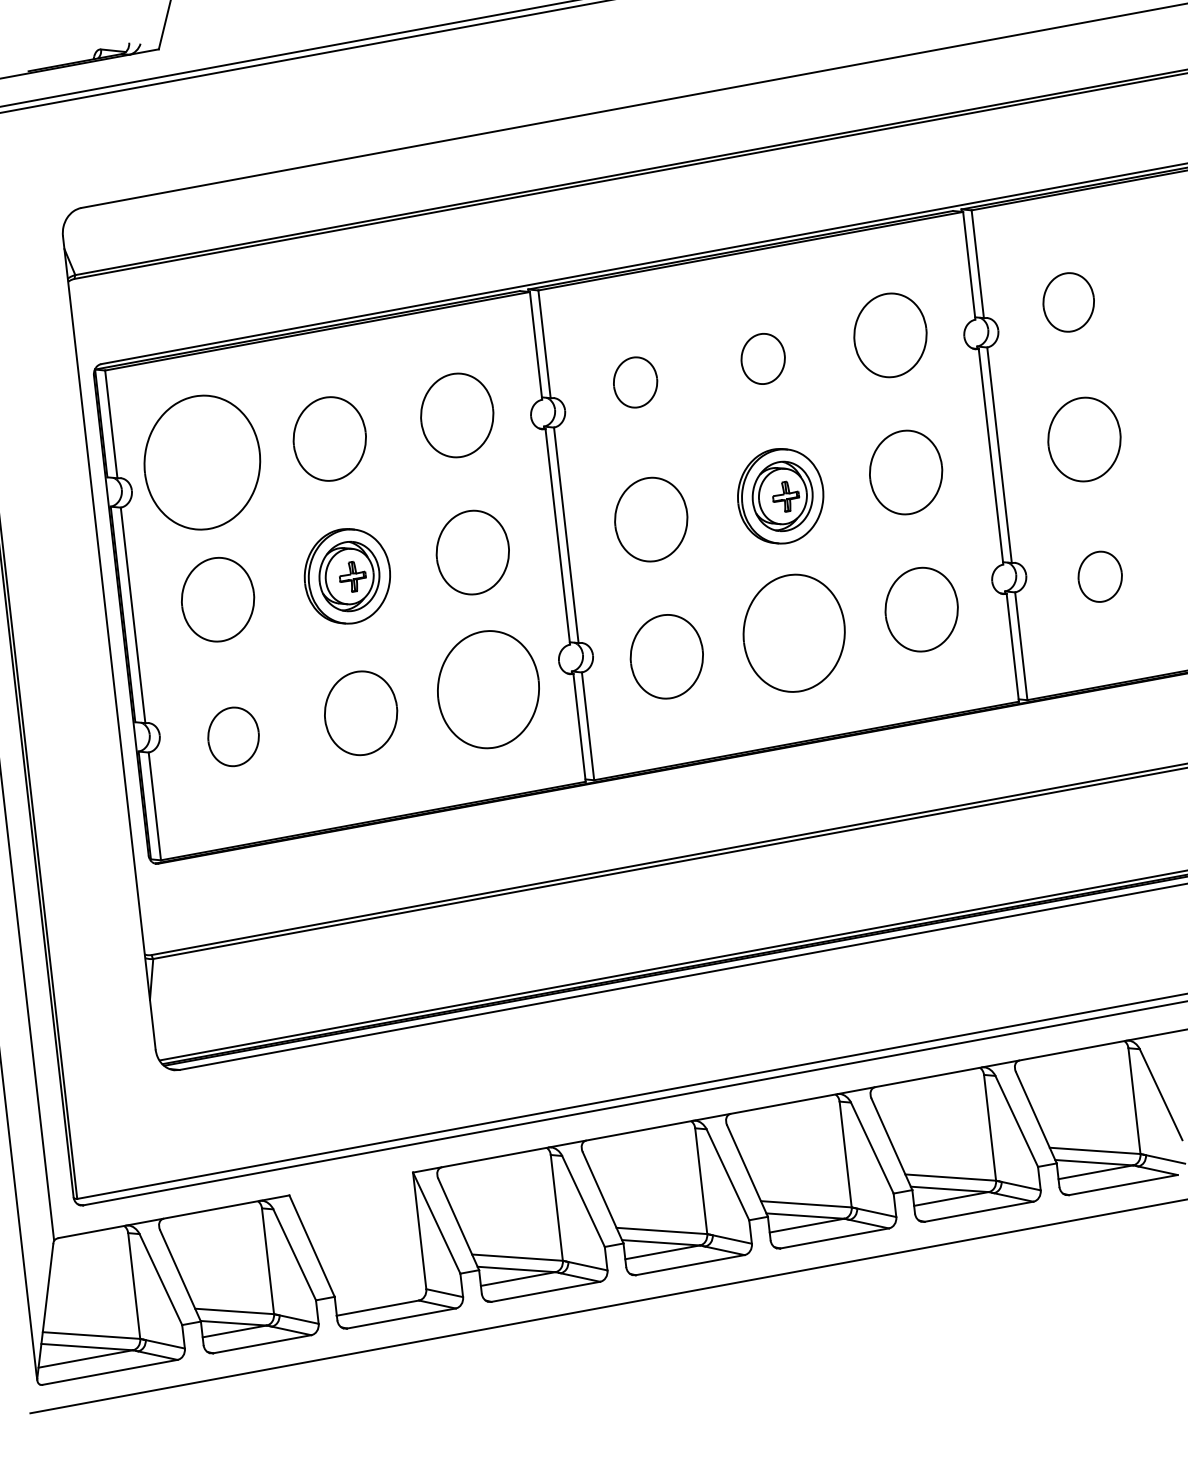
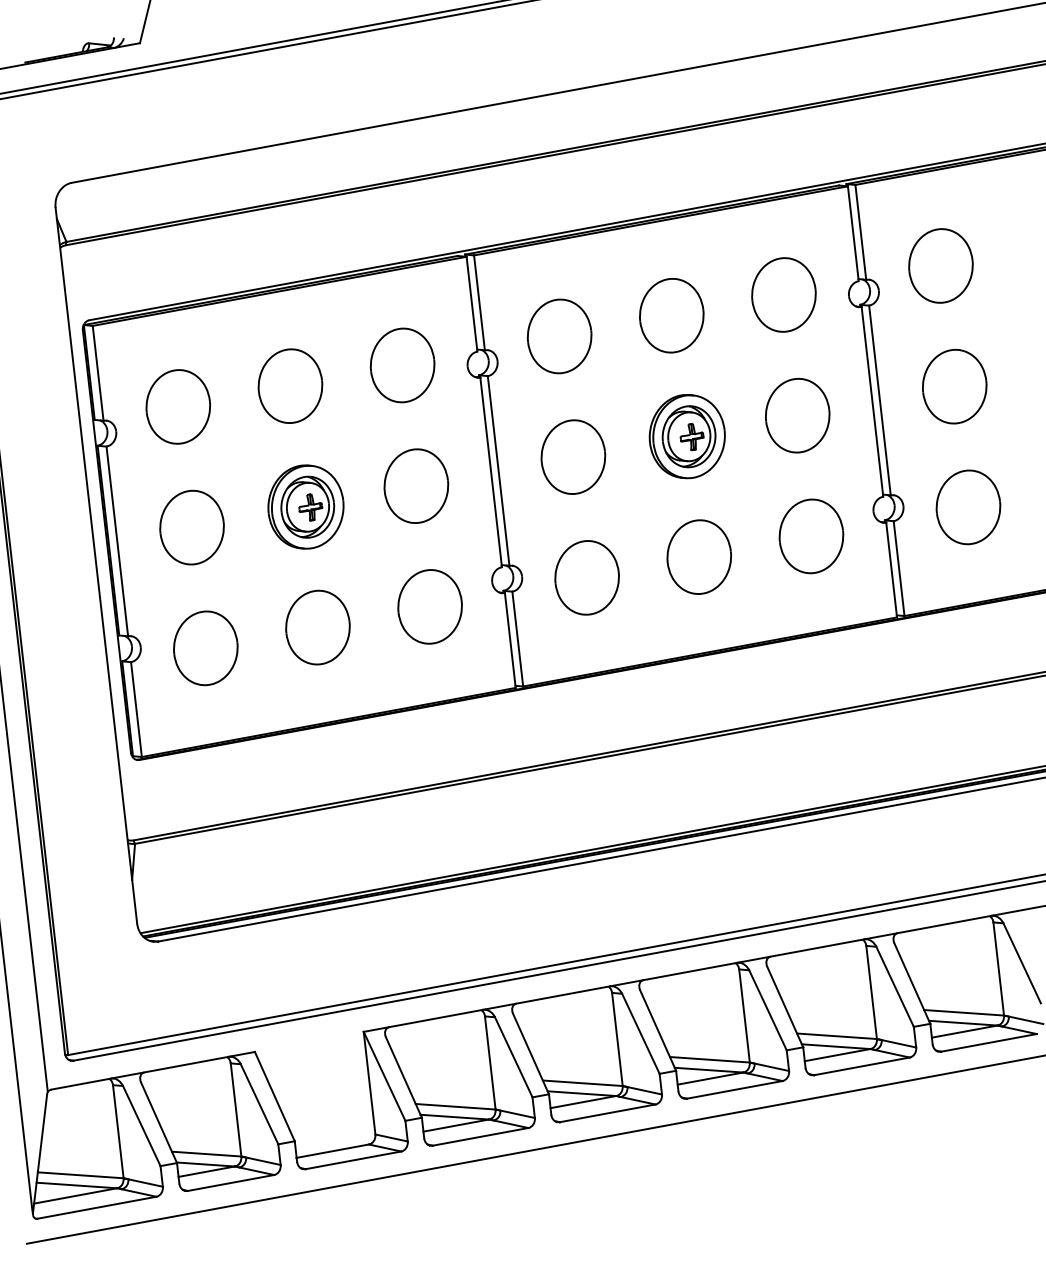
part: (1068, 302) -> (940, 266), size x1.43
part: (763, 358) -> (672, 315), size x1.67
part: (635, 382) -> (559, 336), size x1.67
part: (202, 462) -> (178, 406), size x0.62
part: (1100, 576) -> (968, 507), size x1.67
part: (794, 632) -> (699, 556), size x0.71
part: (488, 689) -> (430, 606), size x0.71
part: (233, 736) -> (205, 648), size x1.43

